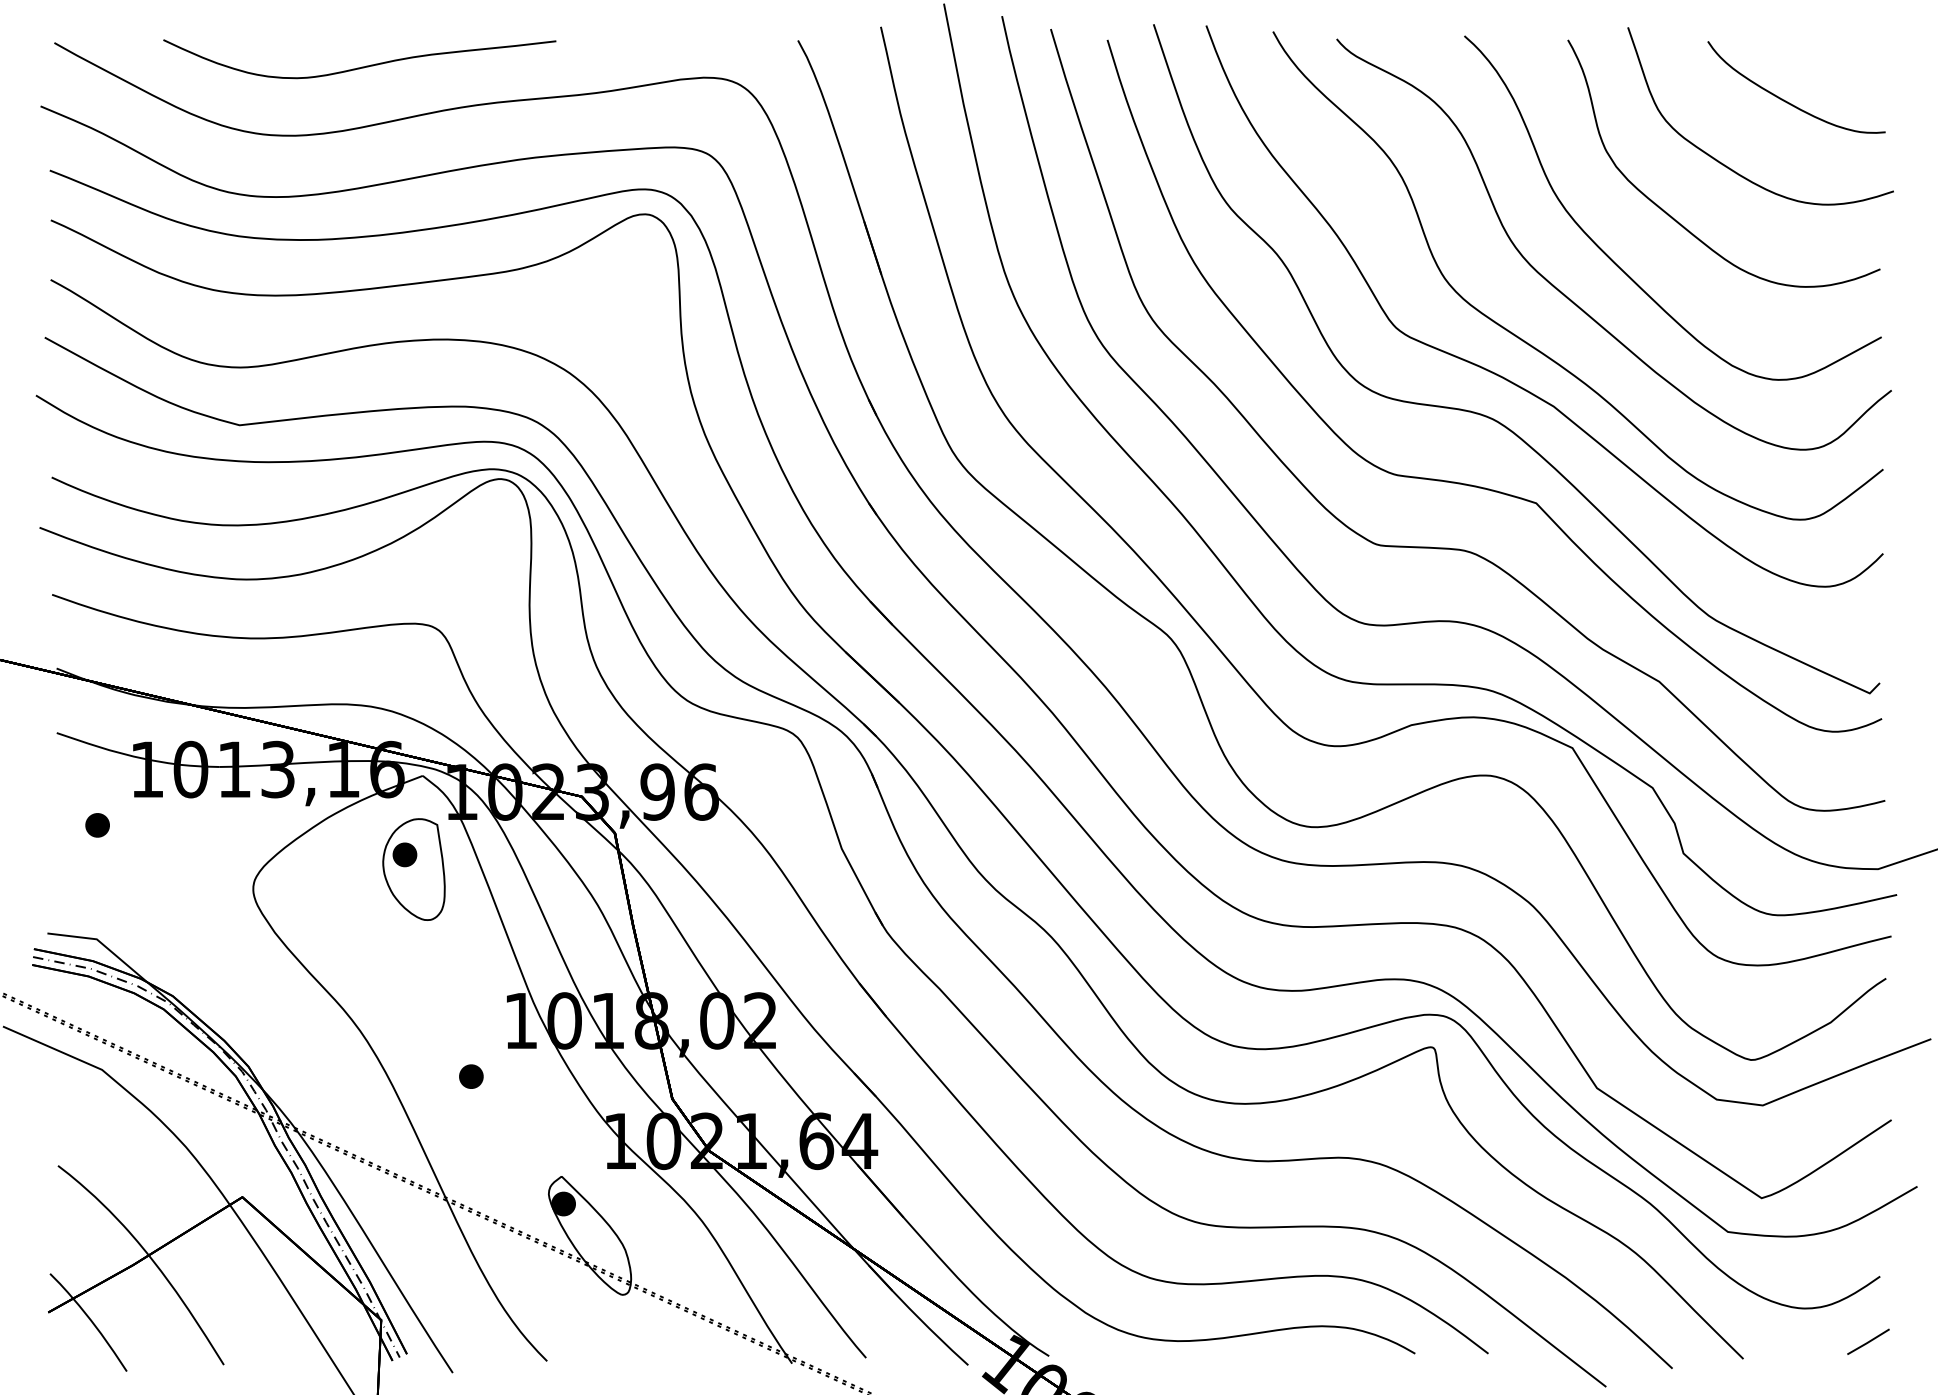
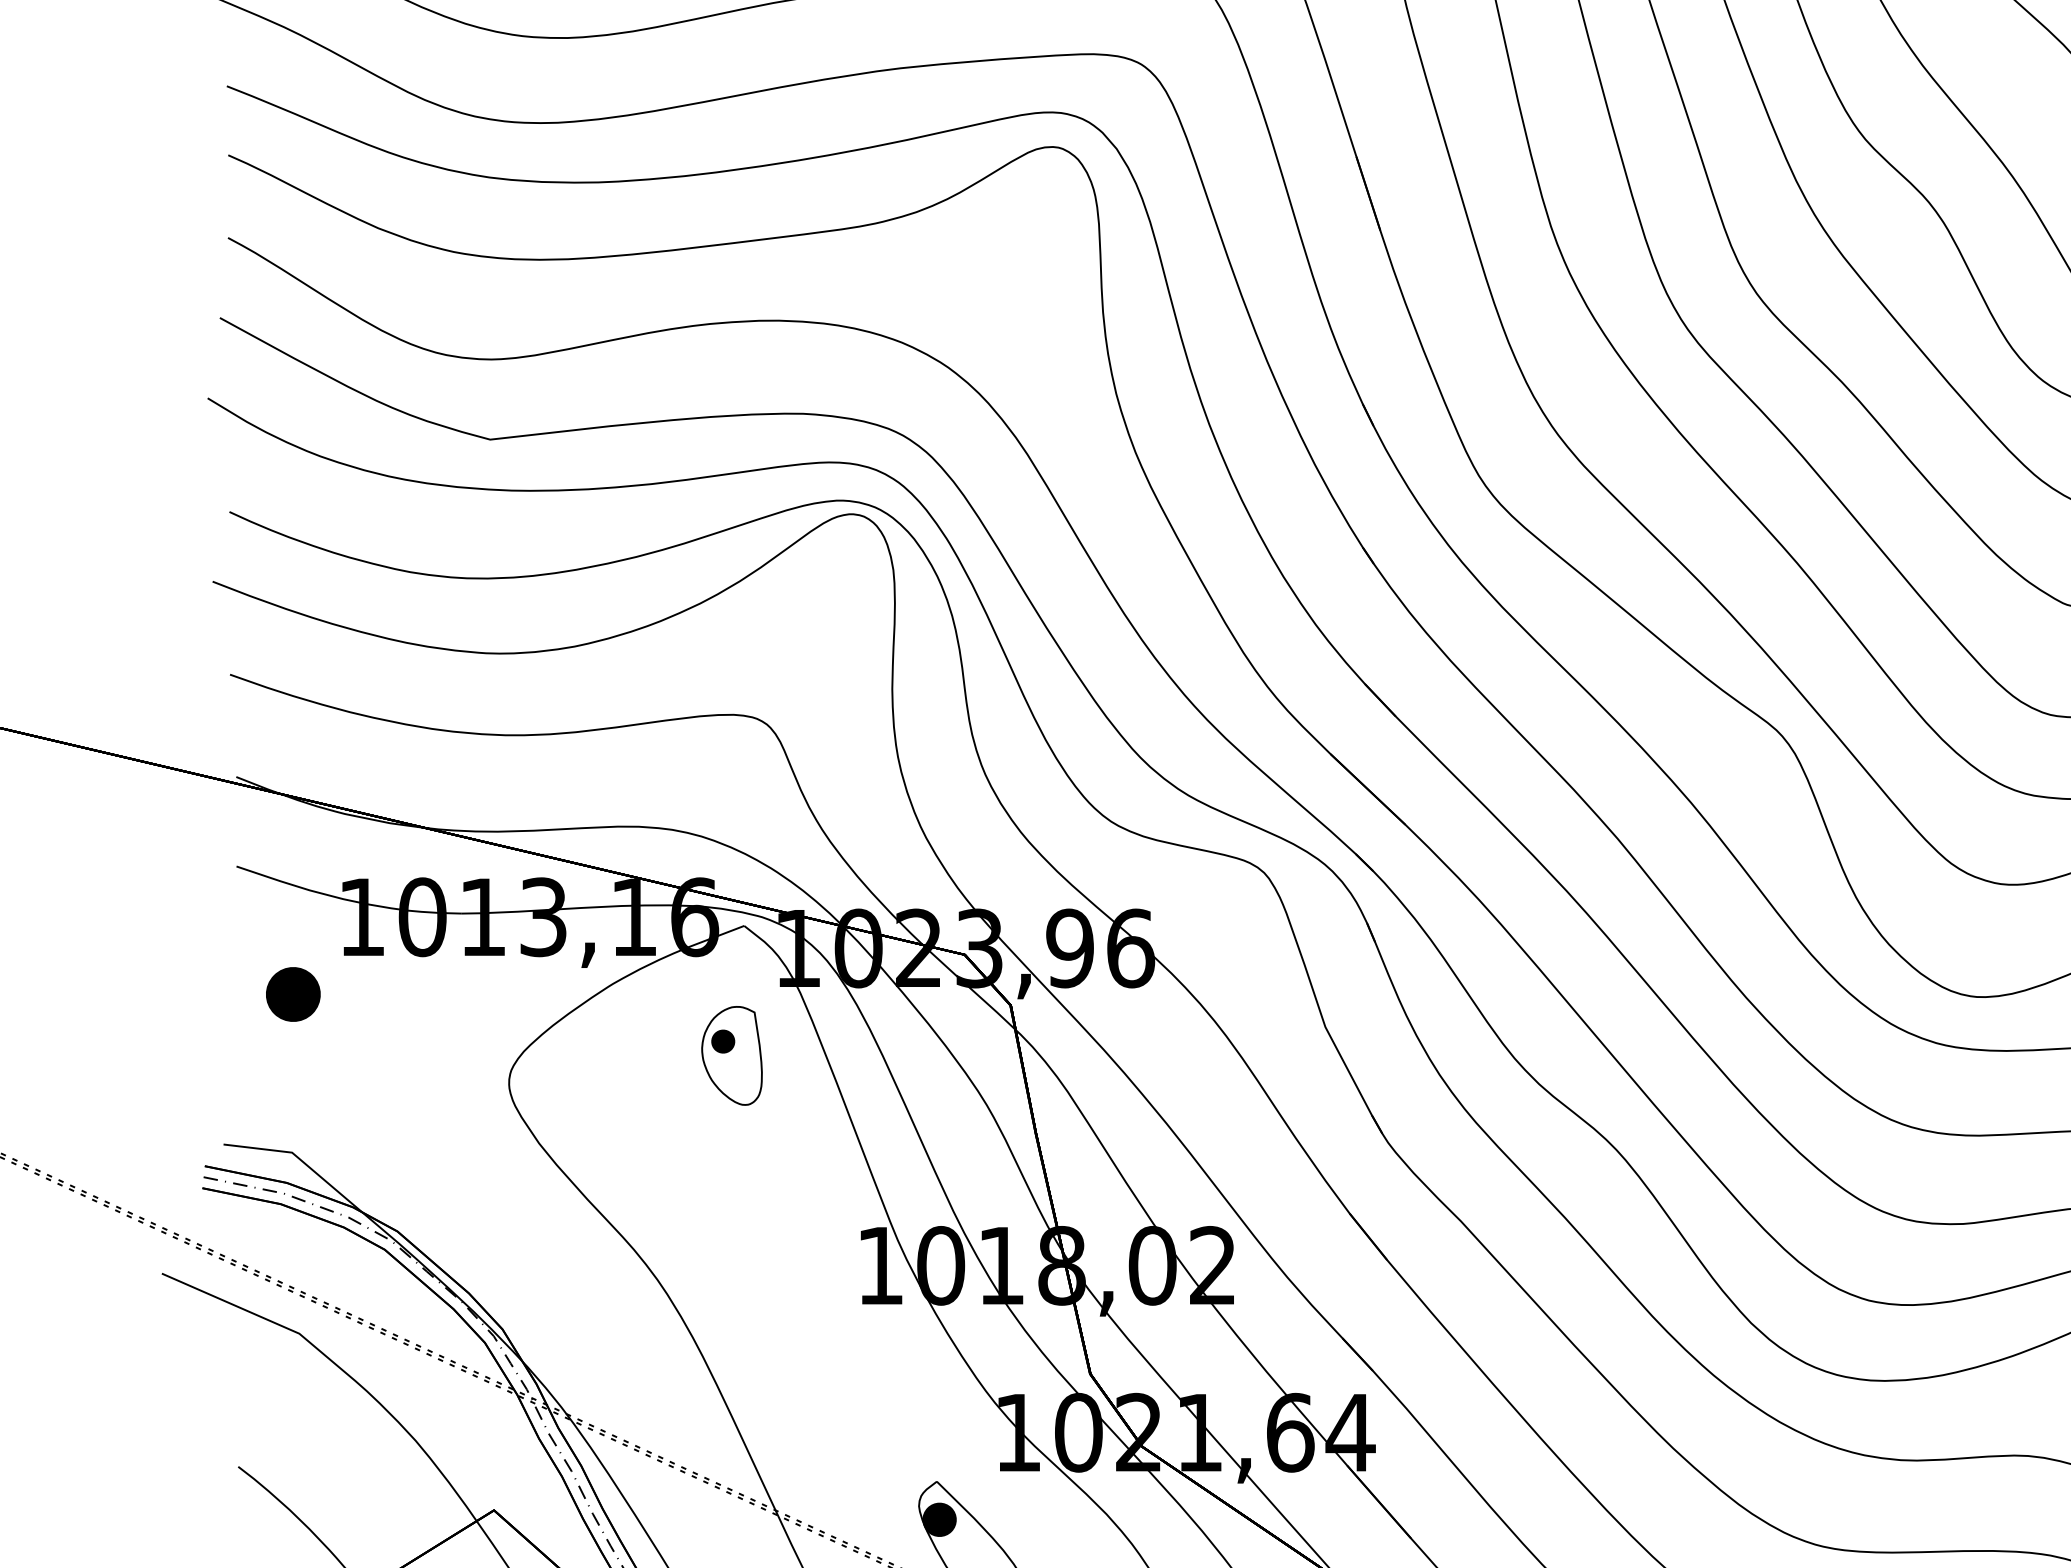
part: (97, 825) -> (293, 994), size x1.6
part: (413, 869) -> (731, 1055), size x0.7
part: (471, 1076) -> (811, 1342), removed

